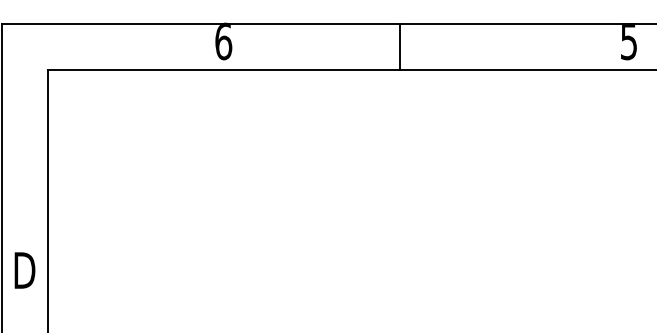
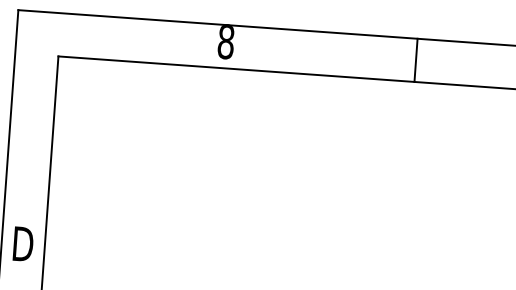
text: (223, 41) -> (226, 41), 6 -> 8
line: (400, 46) -> (416, 60), moved

